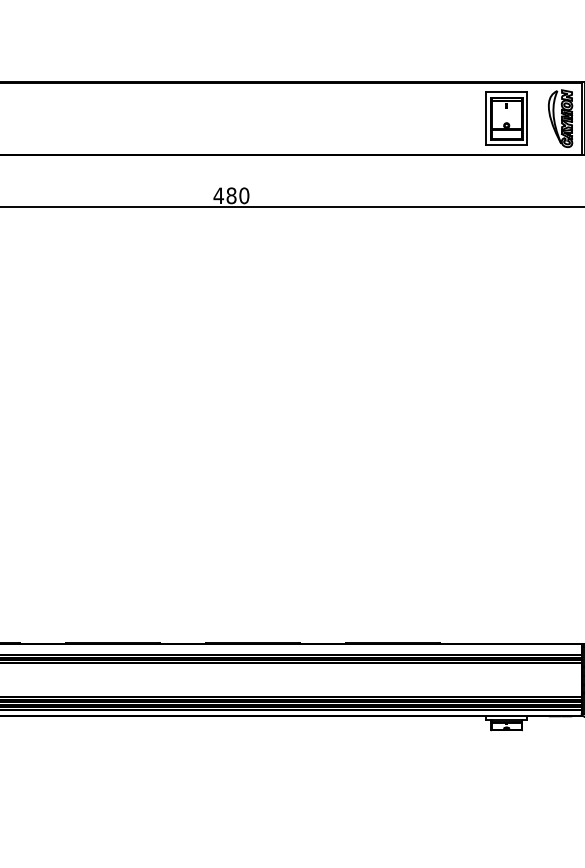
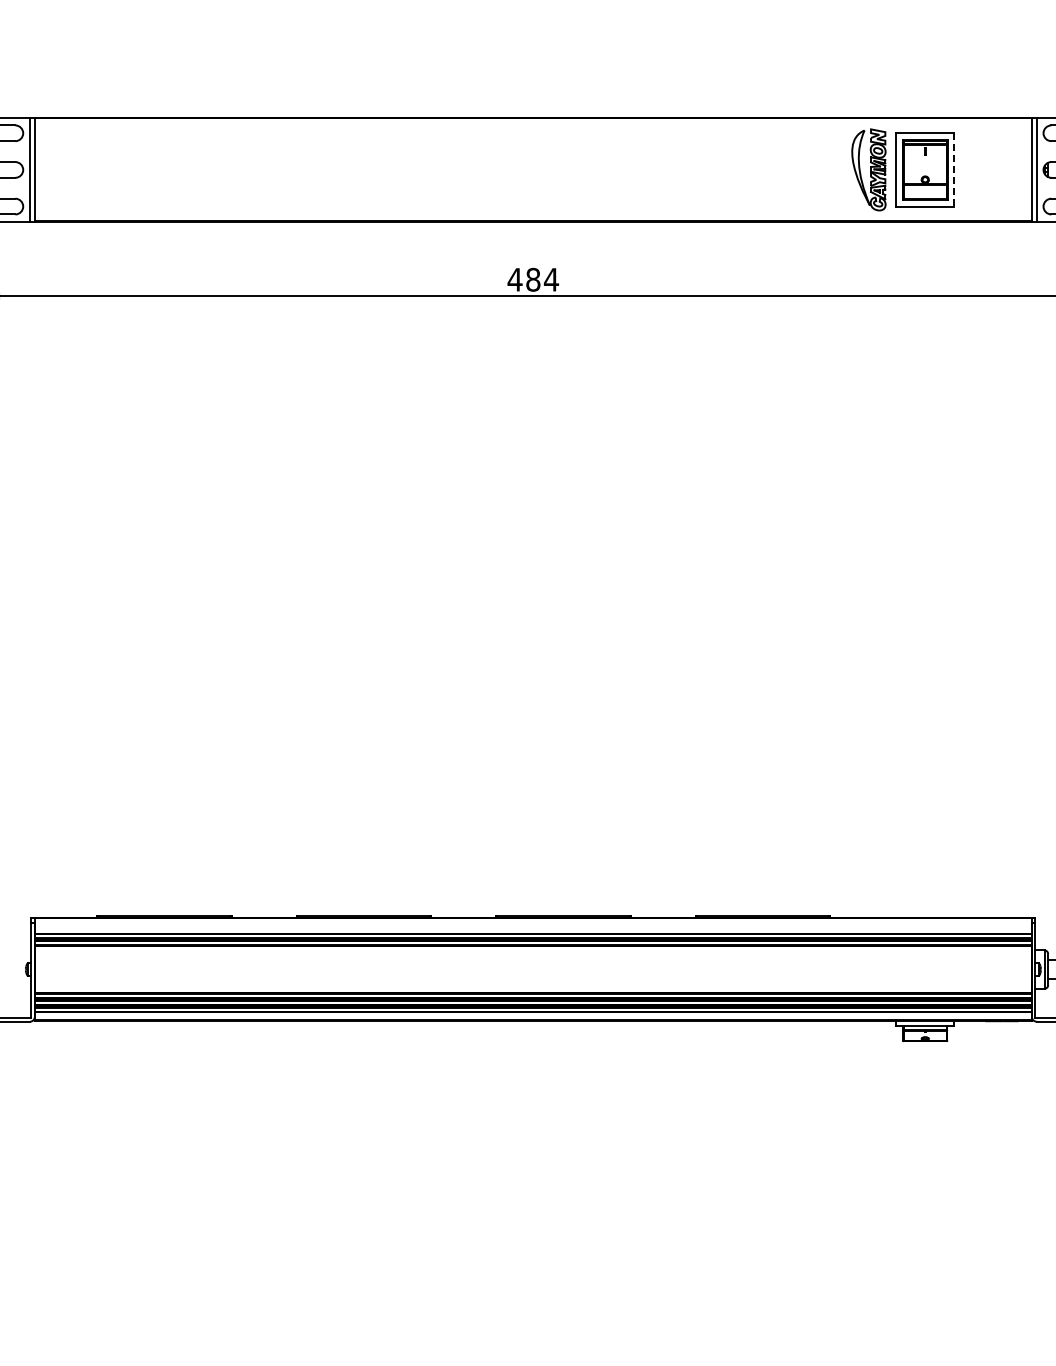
part: (560, 118) -> (868, 169), moved
line: (527, 119) -> (954, 170), solid -> dashed
text: (243, 195) -> (550, 279), 480 -> 484

